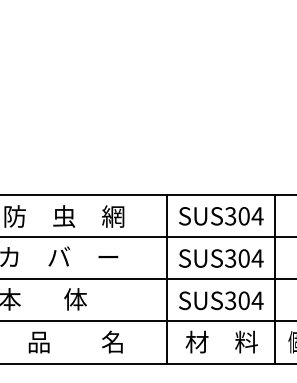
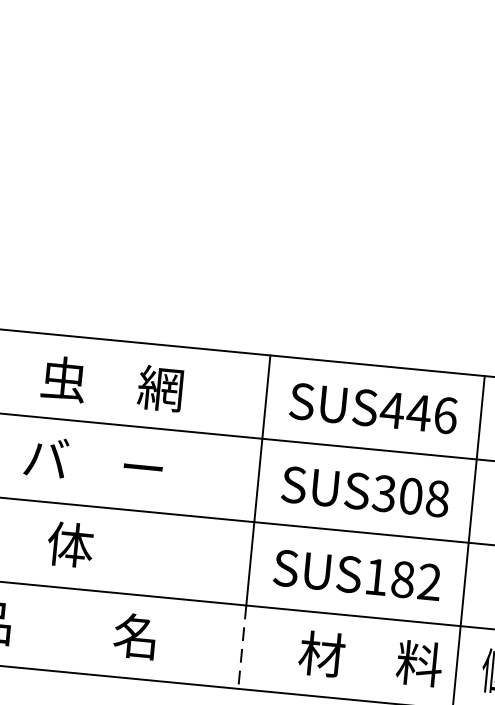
text: (243, 216) -> (417, 413), SUS304 -> SUS446
text: (257, 258) -> (437, 498), SUS304 -> SUS308
text: (244, 300) -> (403, 579), SUS304 -> SUS182
text: (221, 341) -> (370, 657), moved
line: (166, 342) -> (241, 647), solid -> dashed

